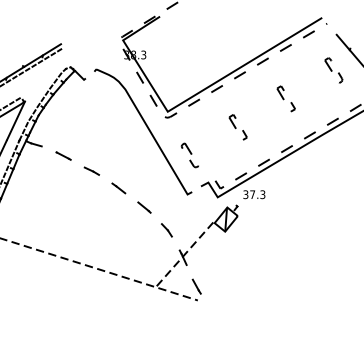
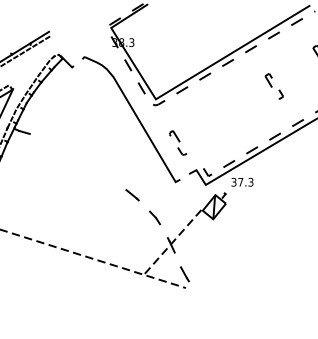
part: (237, 127) -> (225, 115), removed
line: (63, 155) -> (51, 143), removed
line: (91, 170) -> (79, 158), removed
line: (118, 188) -> (106, 176), removed

